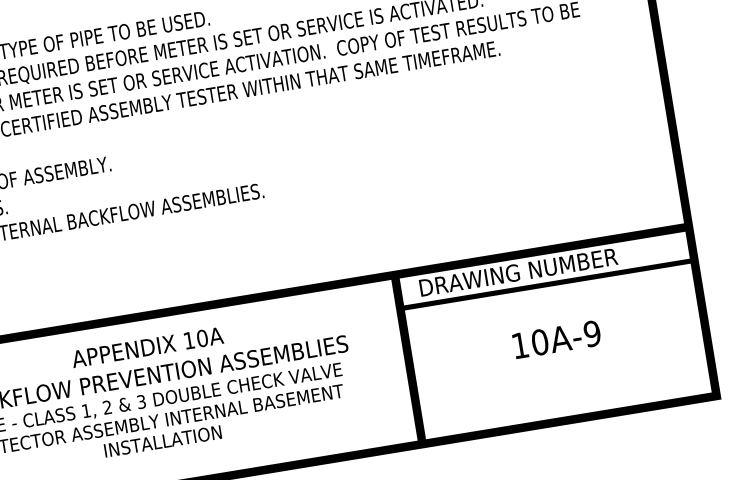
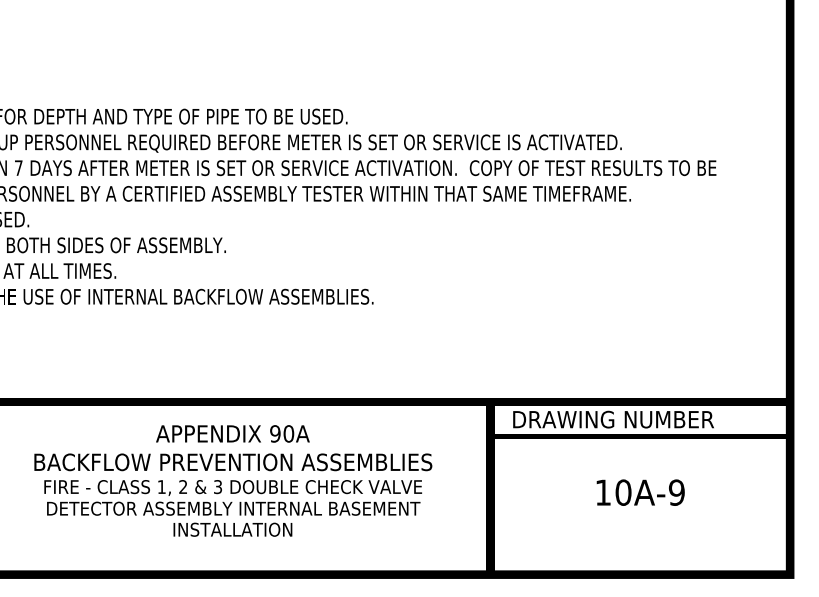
text: (189, 340) -> (275, 433), 10A -> 90A

